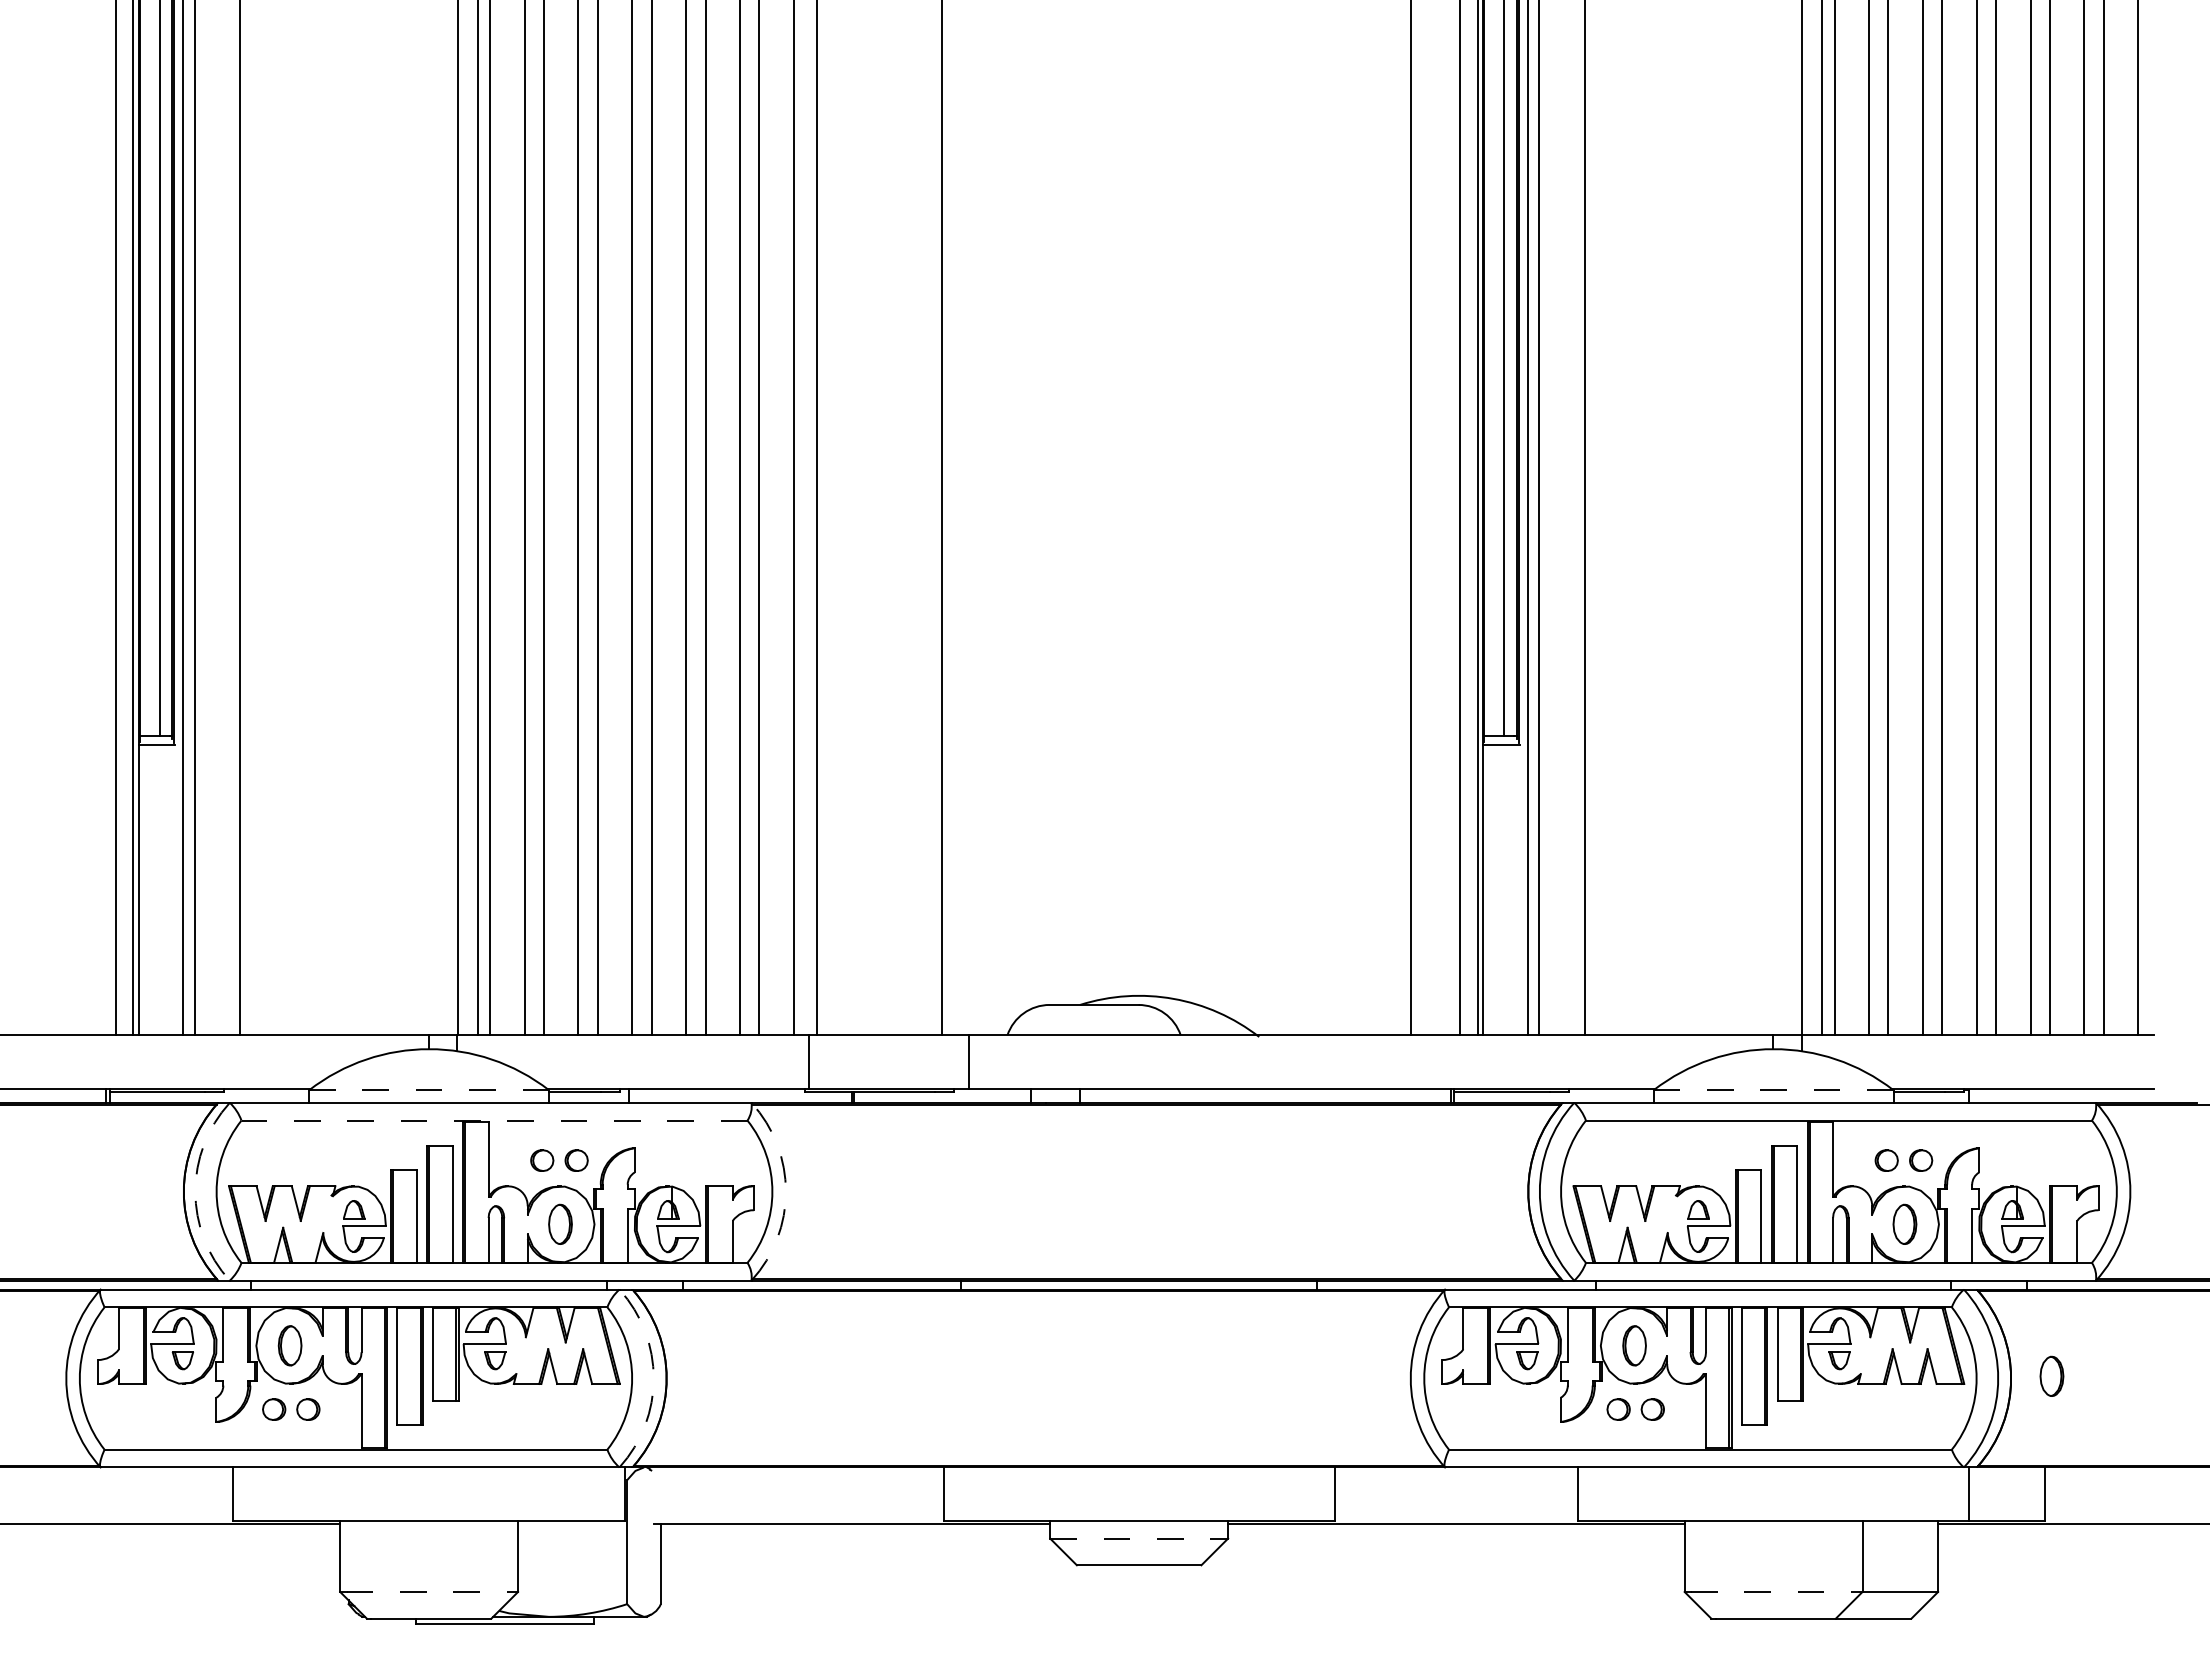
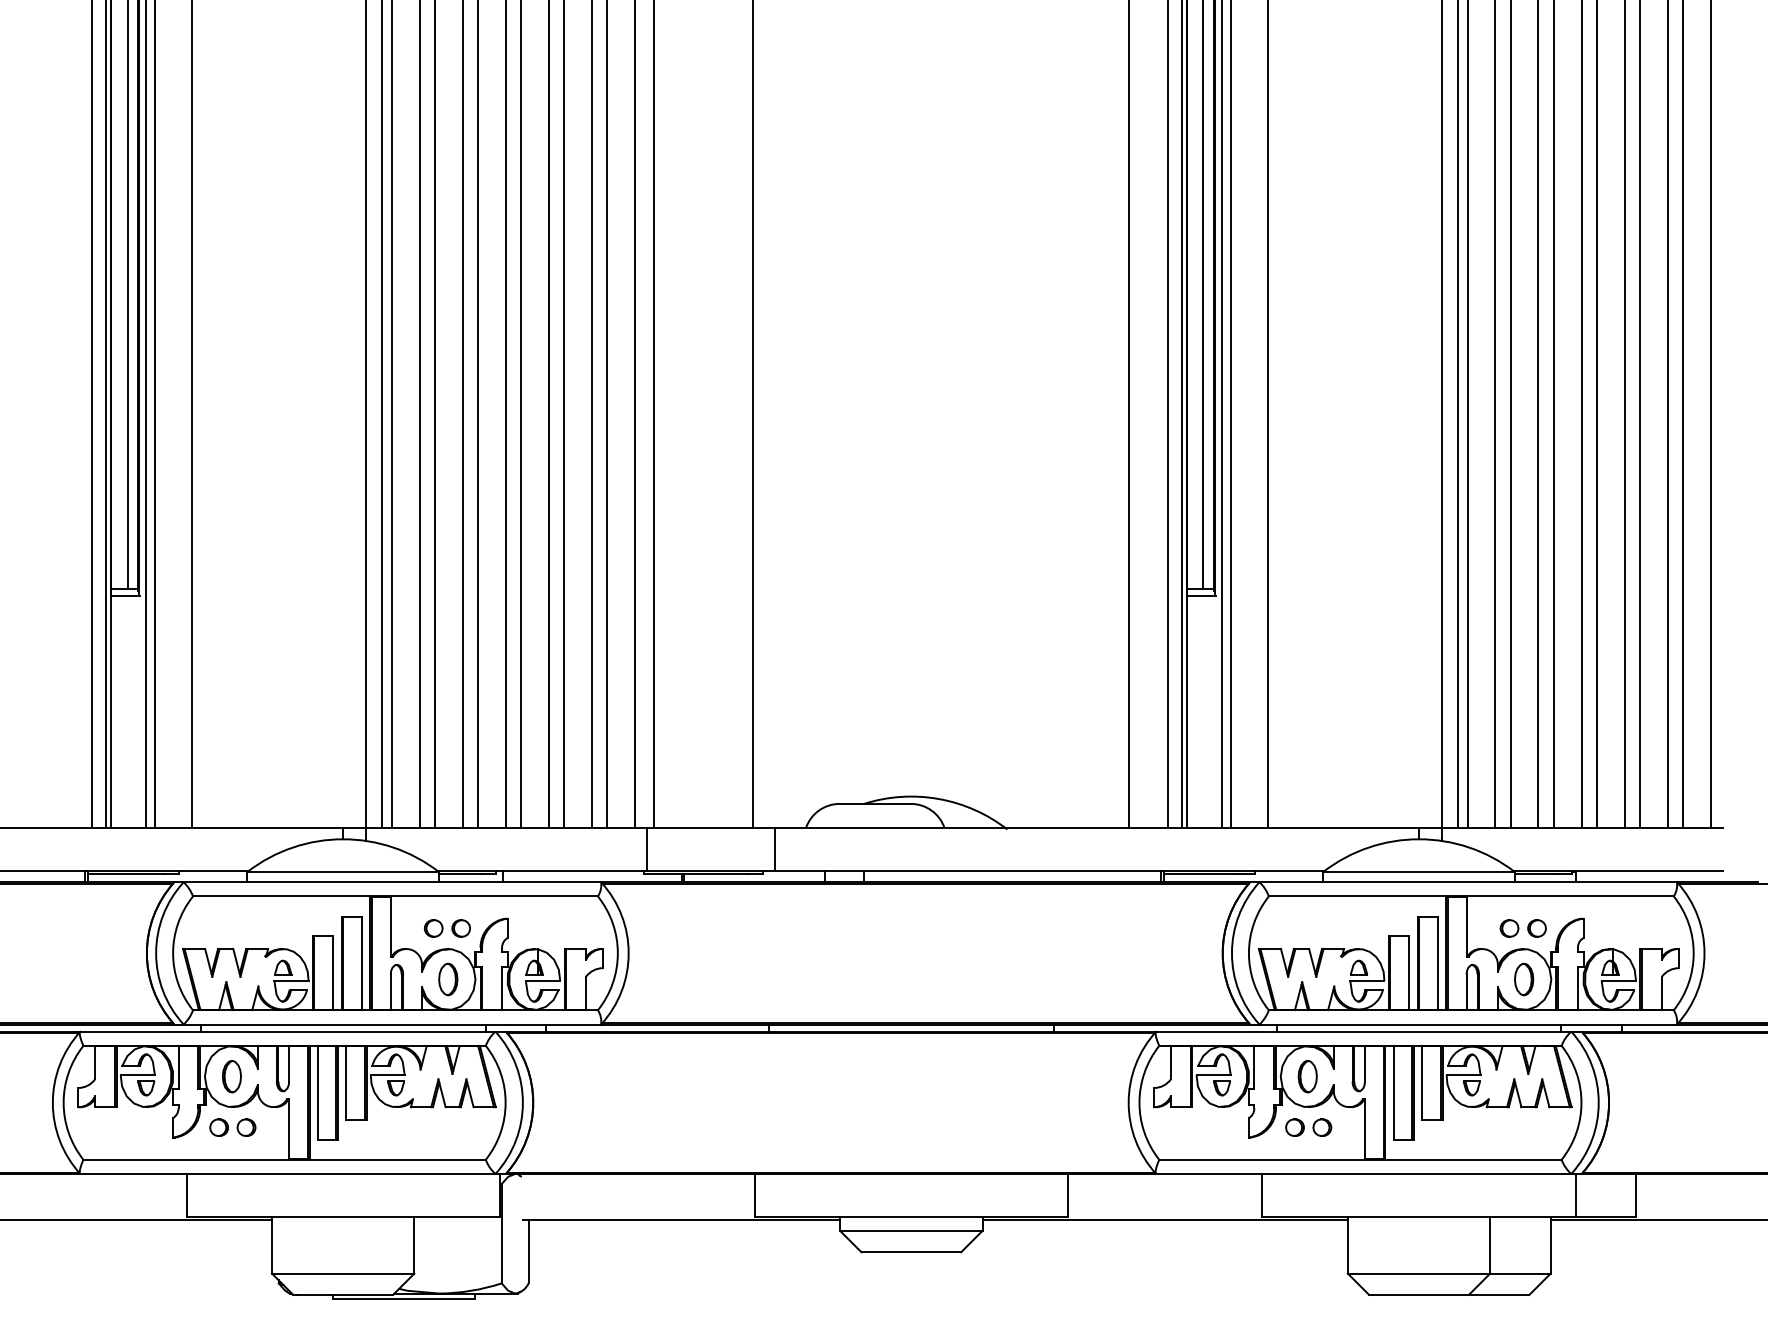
line: (428, 1090) -> (342, 872), dashed -> solid
line: (1773, 1090) -> (1418, 872), dashed -> solid
line: (494, 1120) -> (395, 896), dashed -> solid
arc: (195, 1191) -> (156, 953), dashed -> solid
arc: (785, 1191) -> (628, 953), dashed -> solid
part: (2051, 1375) -> (1641, 1100), removed
arc: (653, 1378) -> (522, 1102), dashed -> solid
line: (1139, 1538) -> (911, 1230), dashed -> solid
line: (432, 1591) -> (345, 1273), dashed -> solid
line: (1776, 1591) -> (1421, 1273), dashed -> solid

